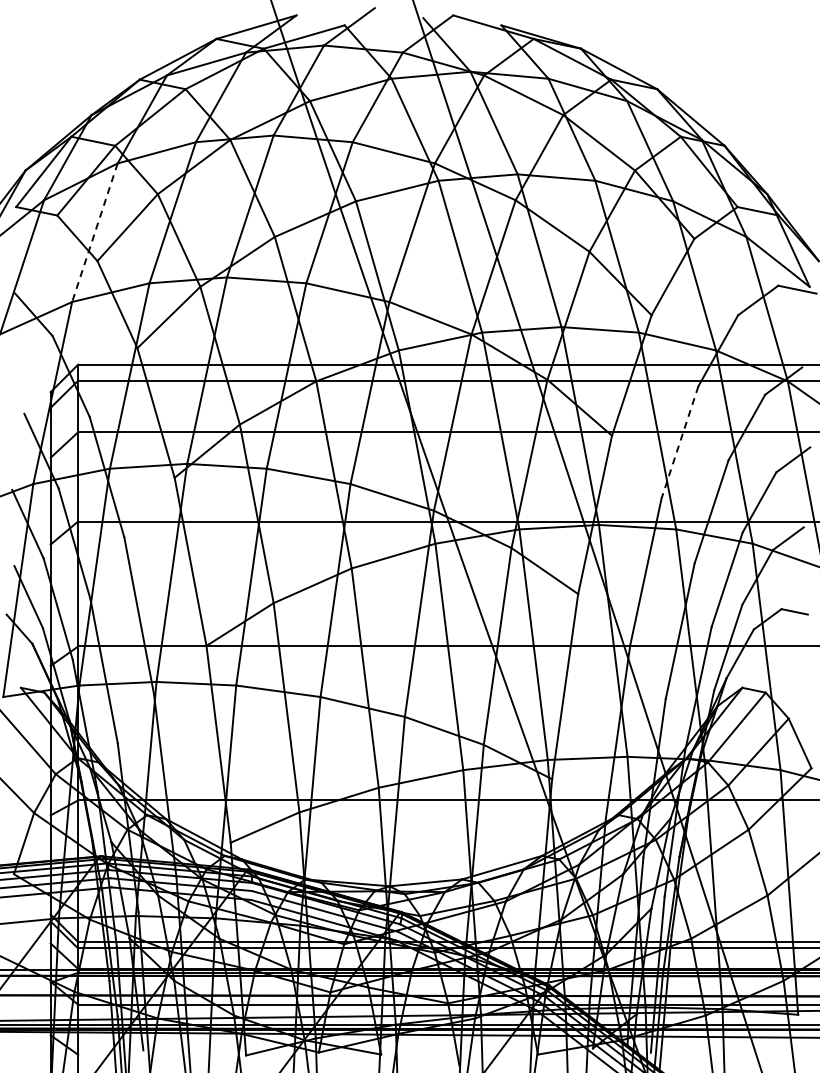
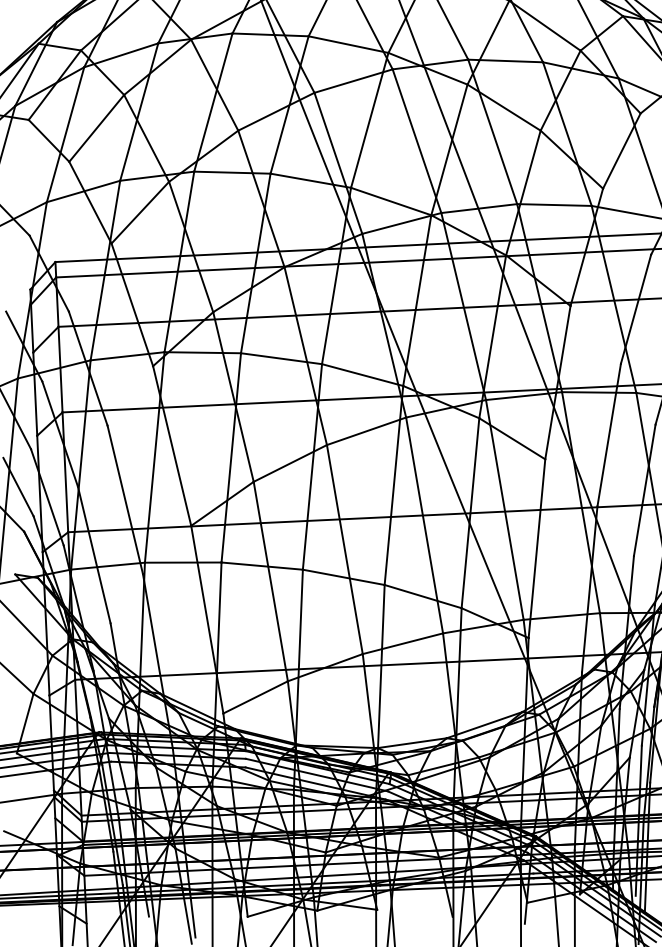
line: (94, 232) -> (65, 134), dashed -> solid
line: (680, 442) -> (636, 309), dashed -> solid

